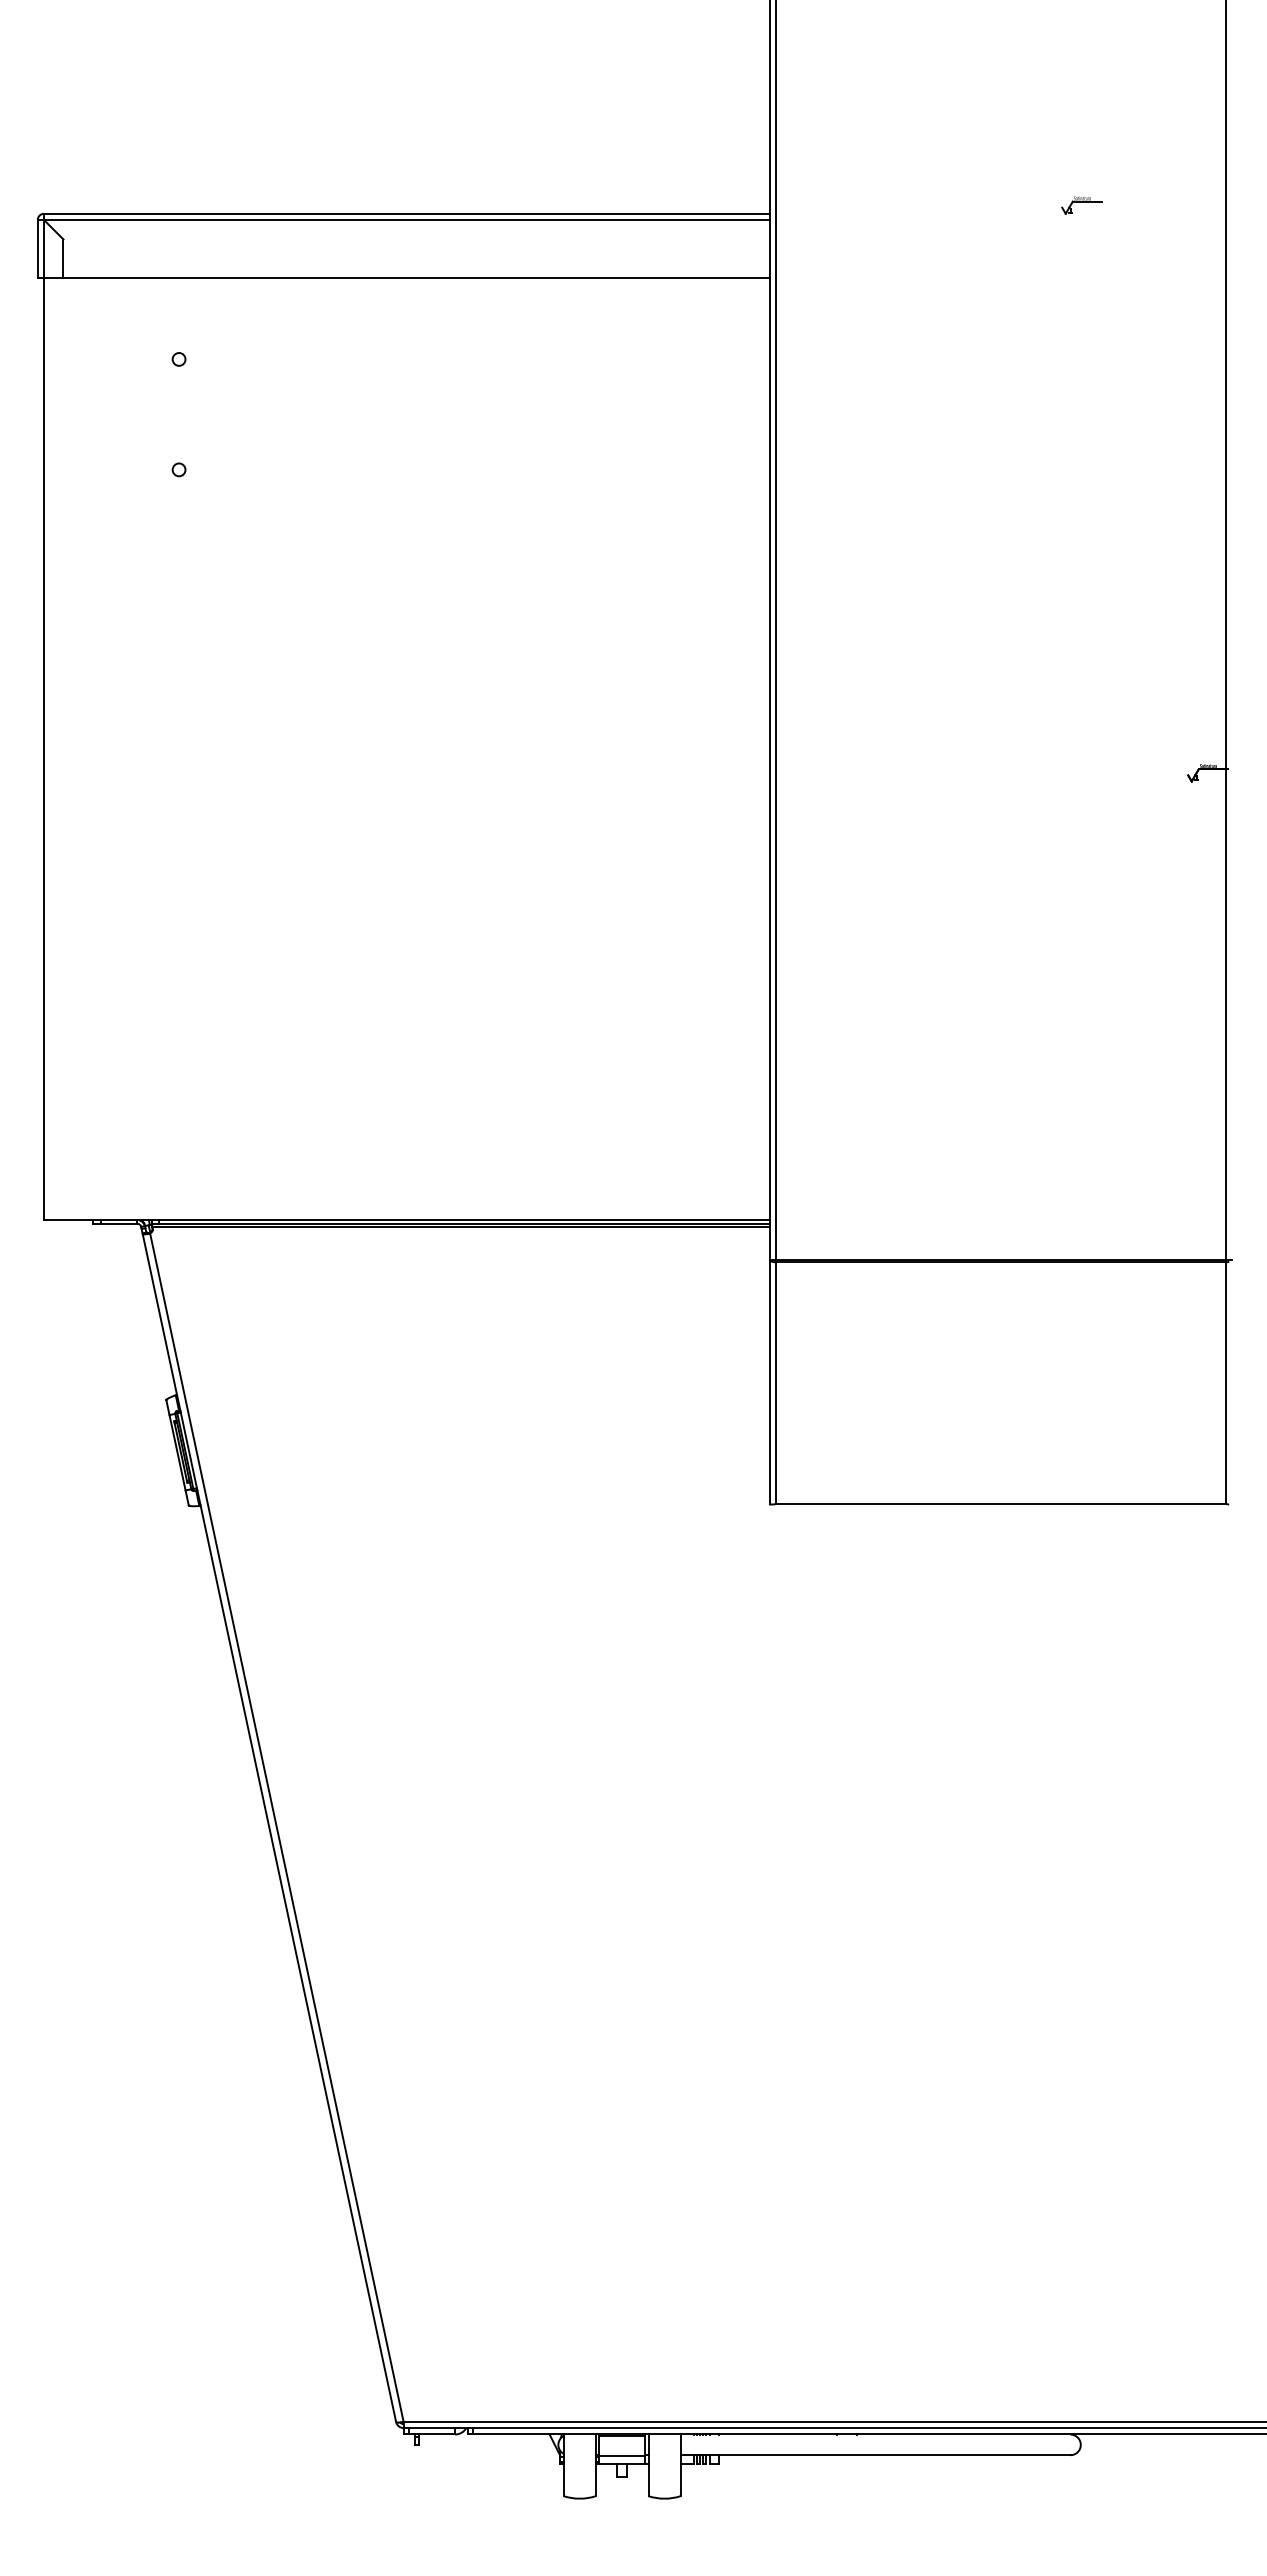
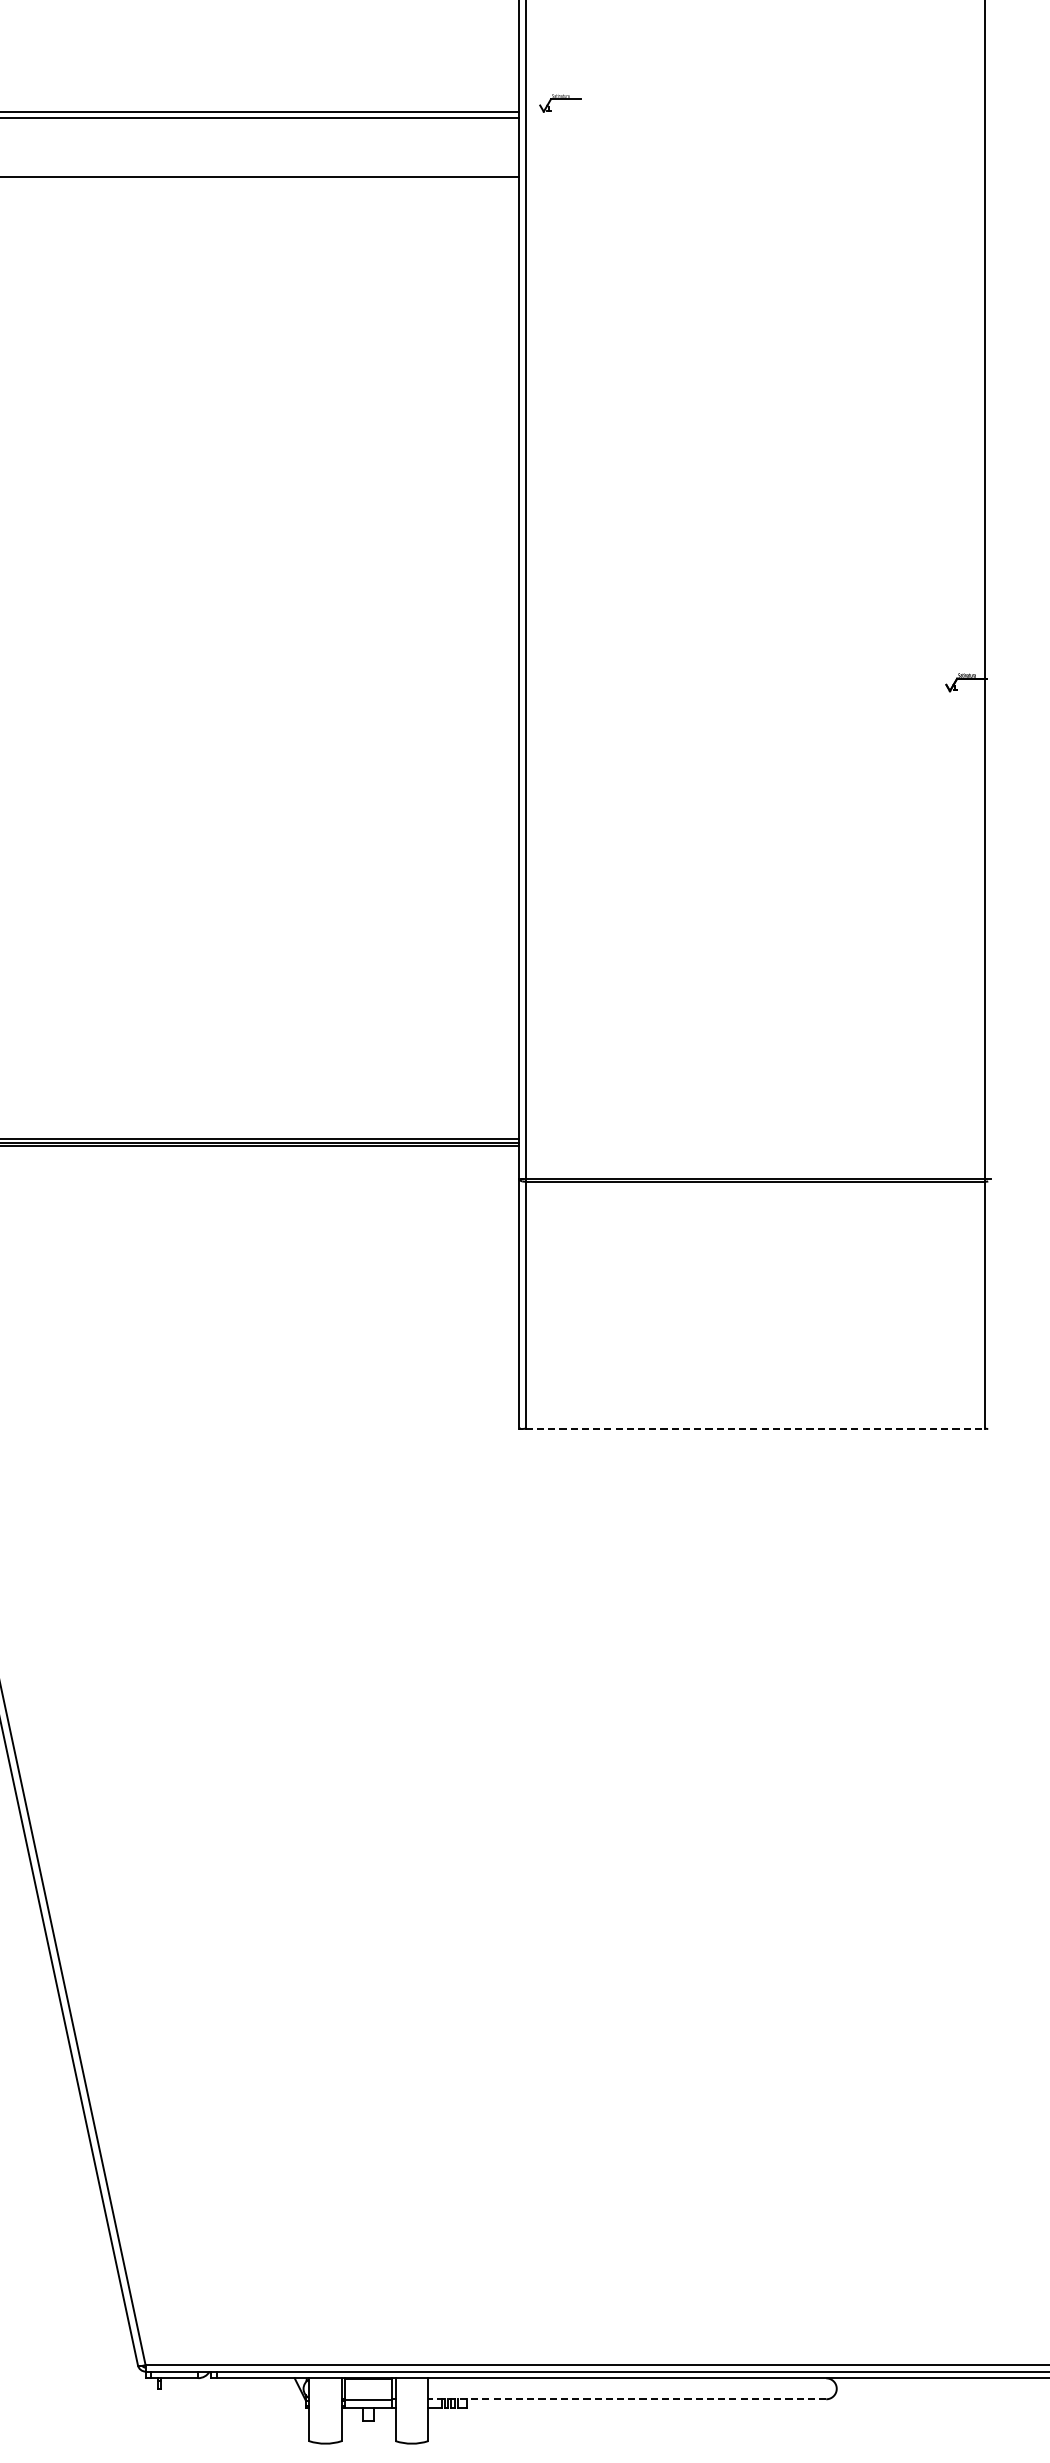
part: (1081, 205) -> (559, 103), moved
line: (1001, 1504) -> (755, 1429), solid -> dashed
line: (875, 2455) -> (627, 2399), solid -> dashed

